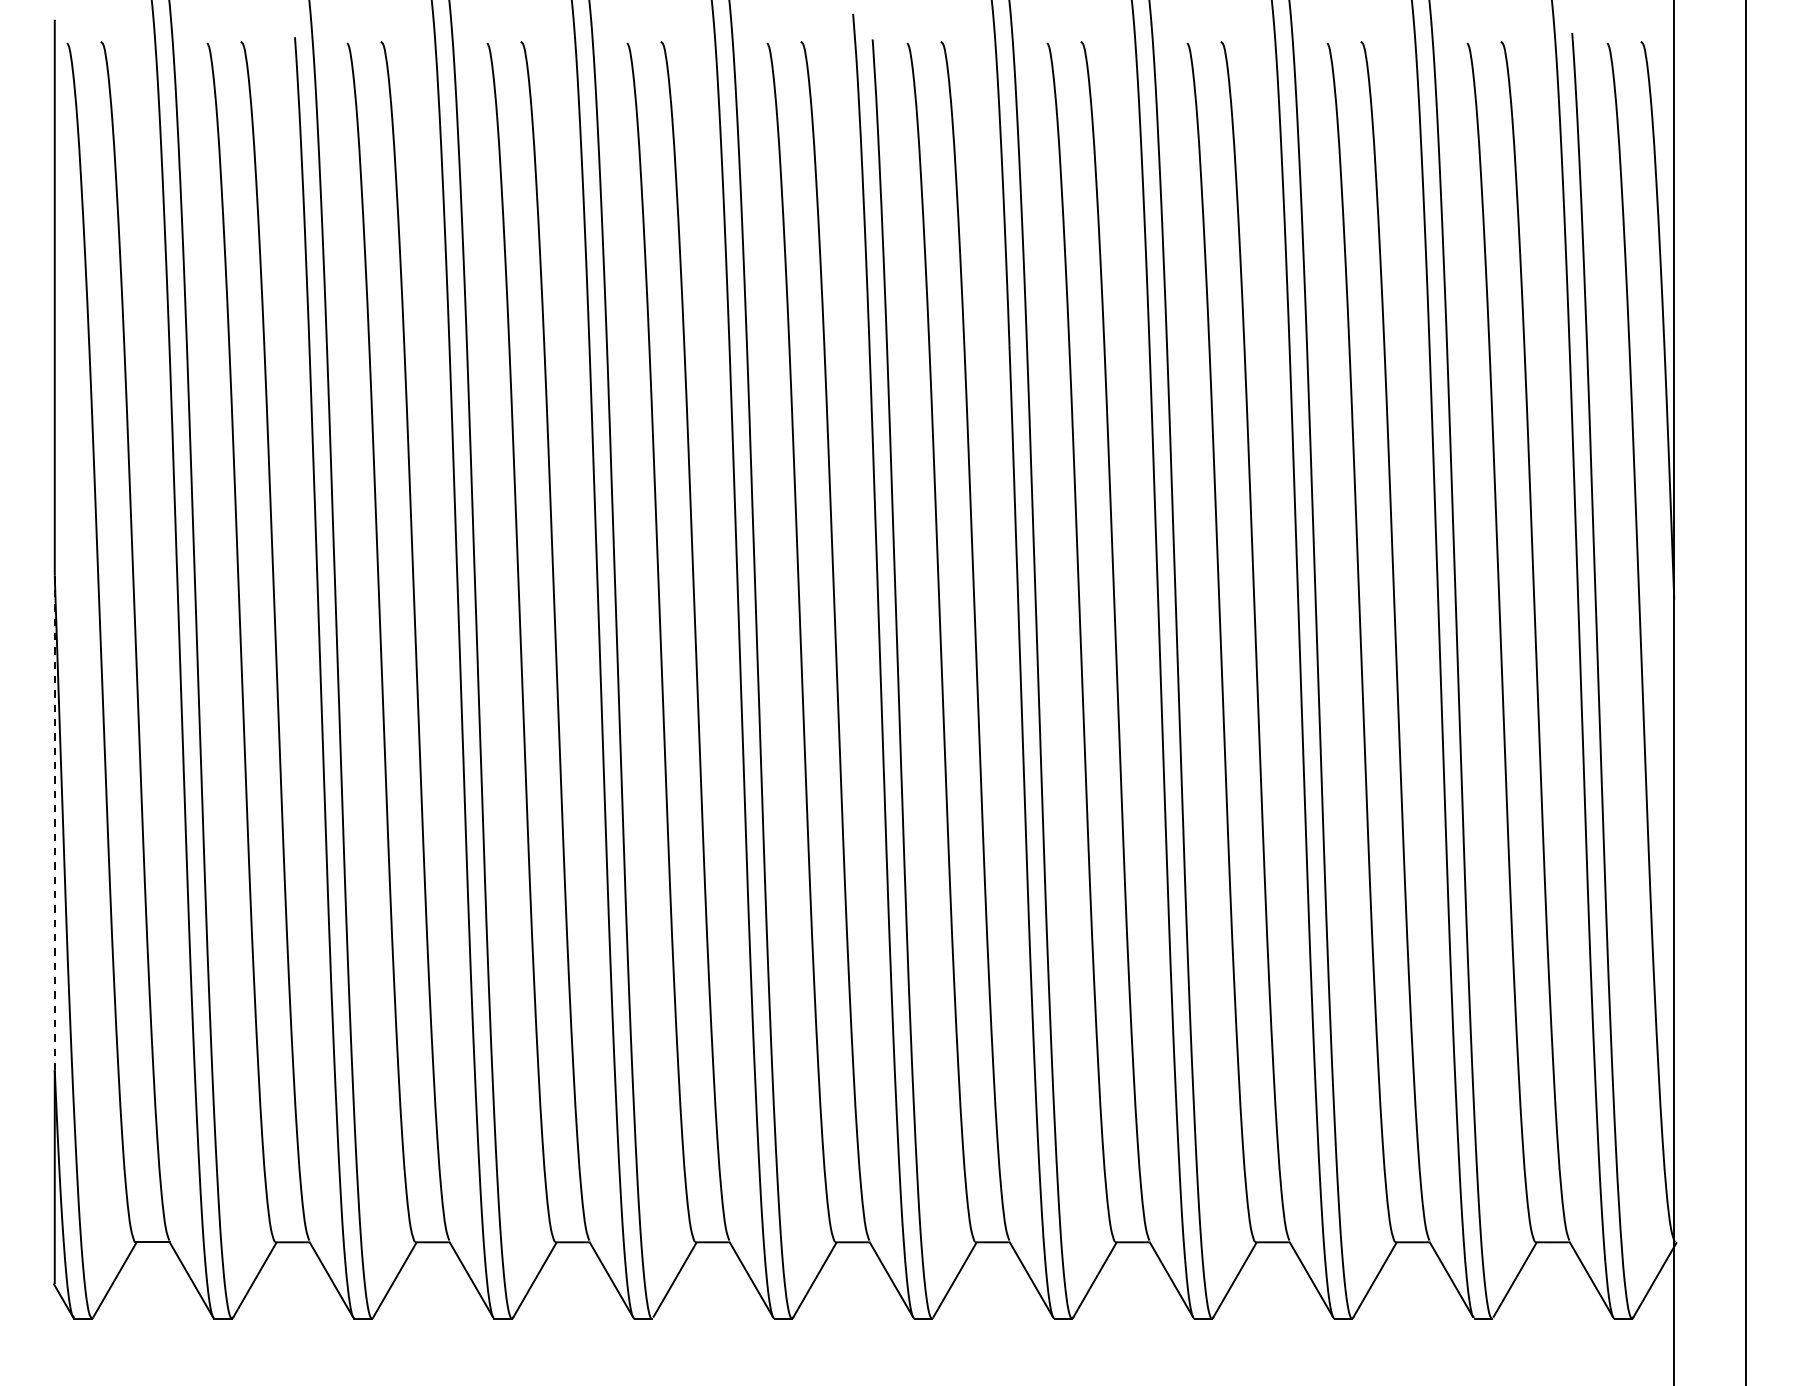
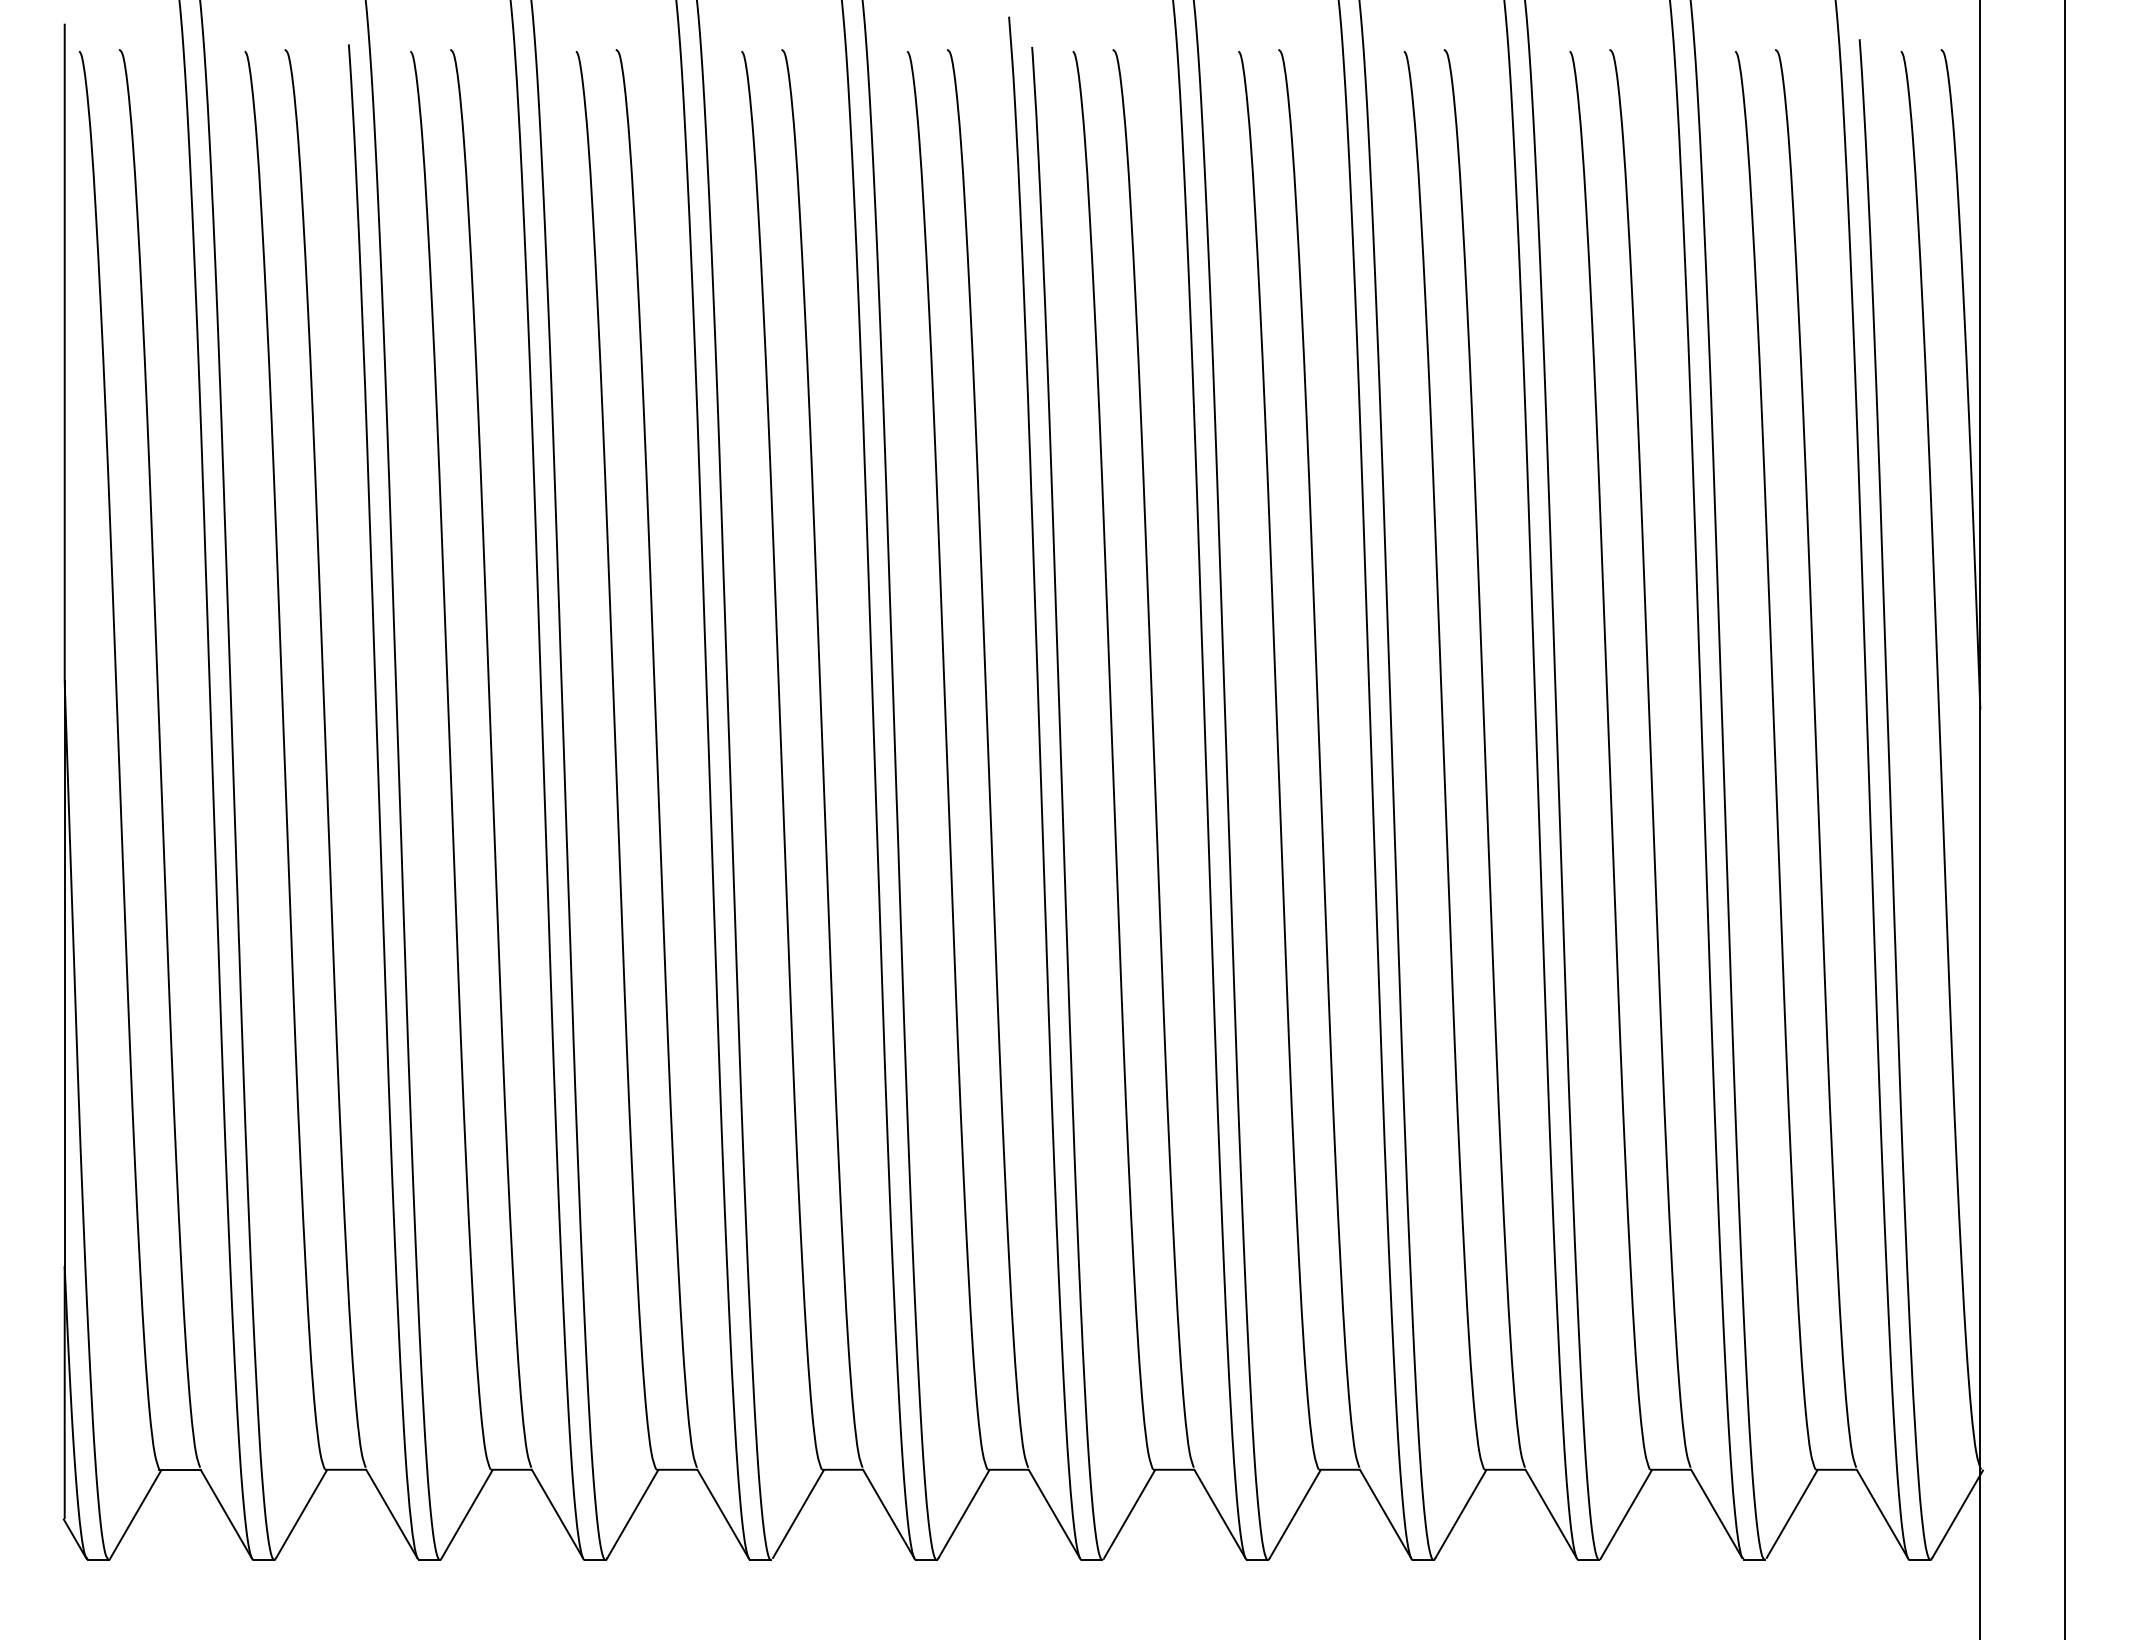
line: (54, 822) -> (64, 973), dashed -> solid

